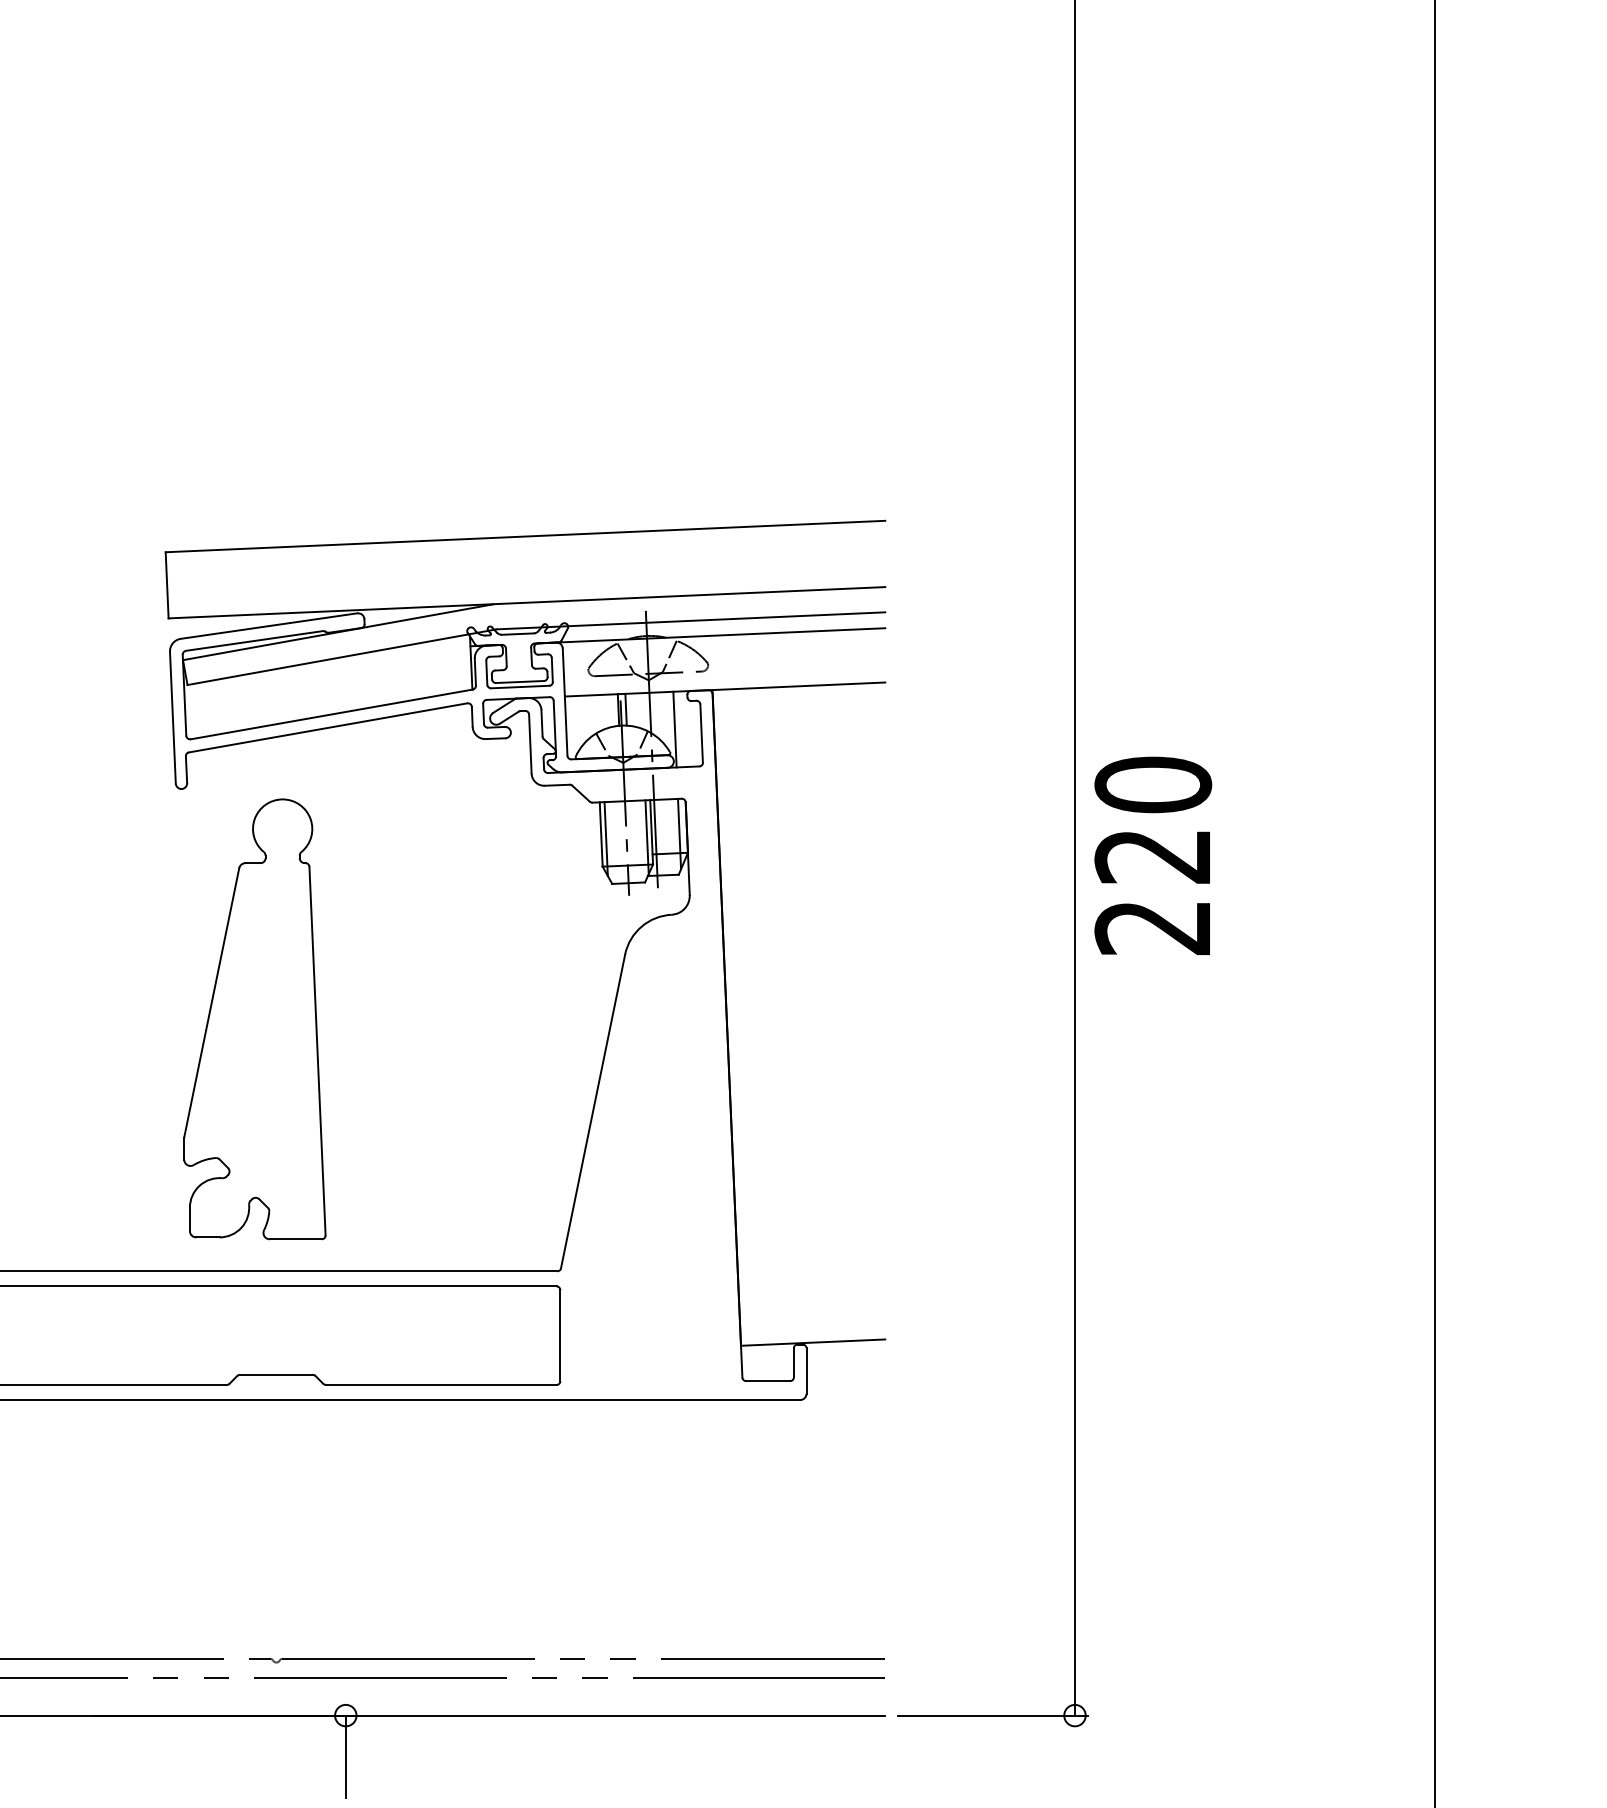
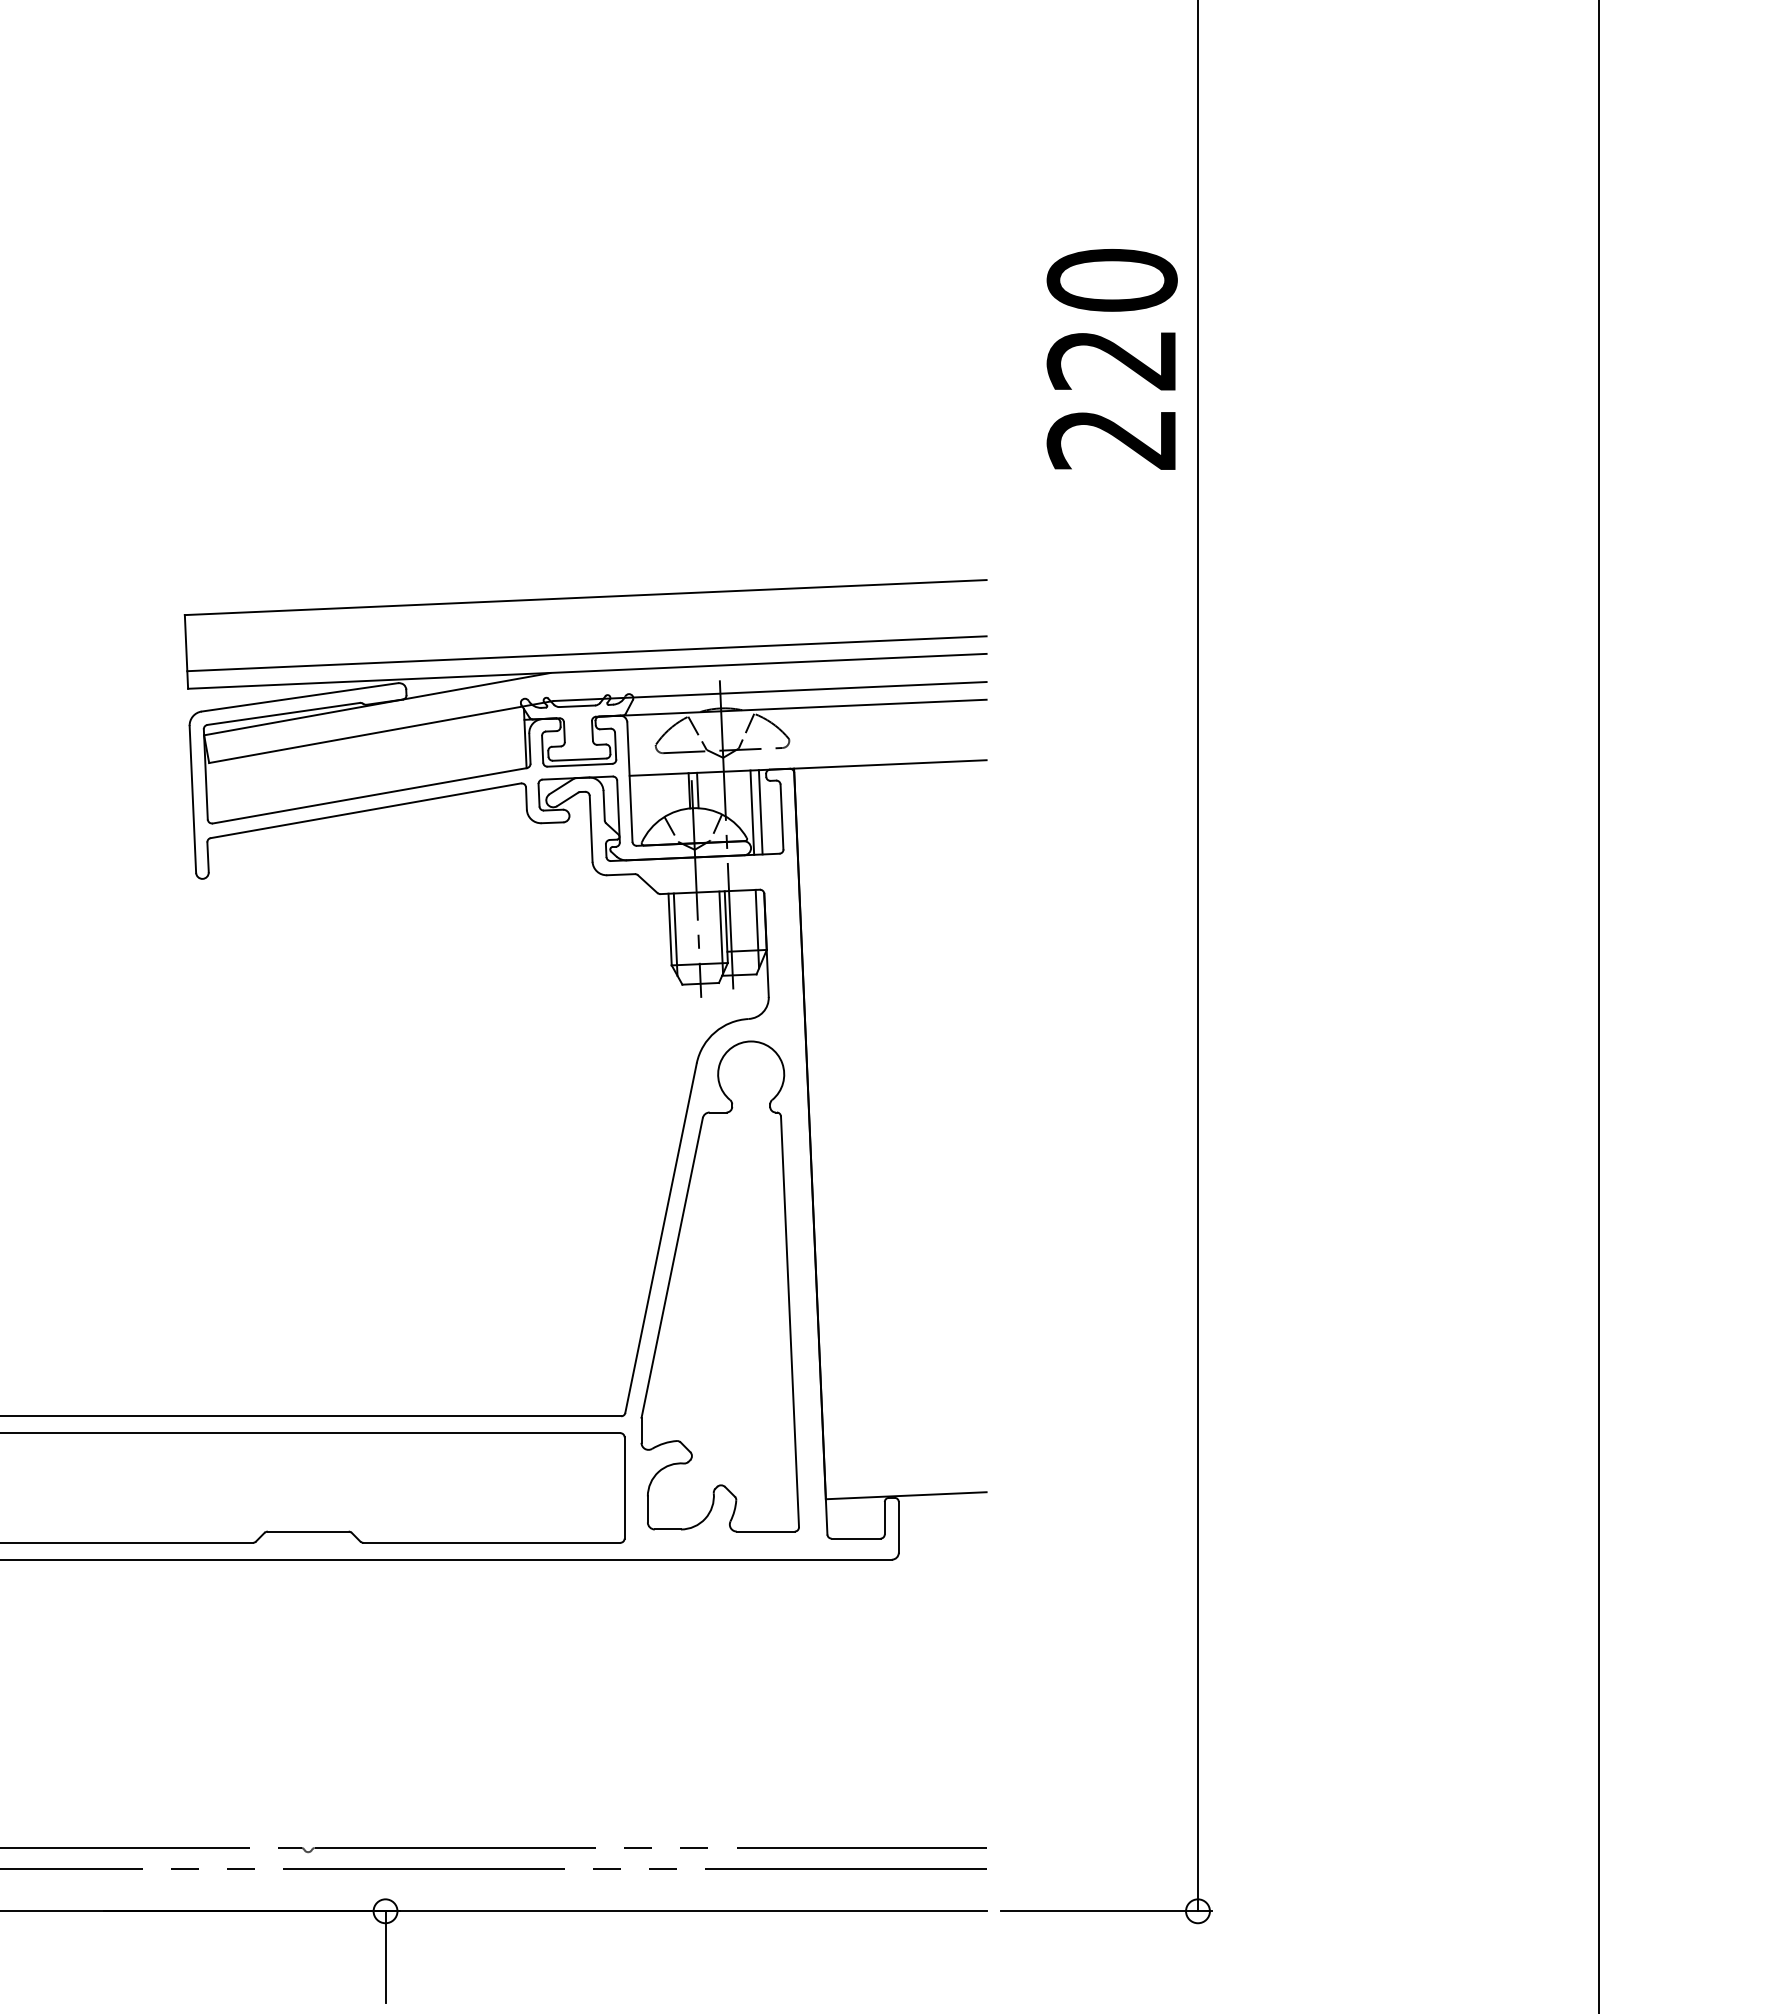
line: (526, 586) -> (586, 653), added
line: (682, 729) -> (760, 812), added
text: (1152, 855) -> (1111, 359), moved
part: (254, 1019) -> (719, 1286), moved

